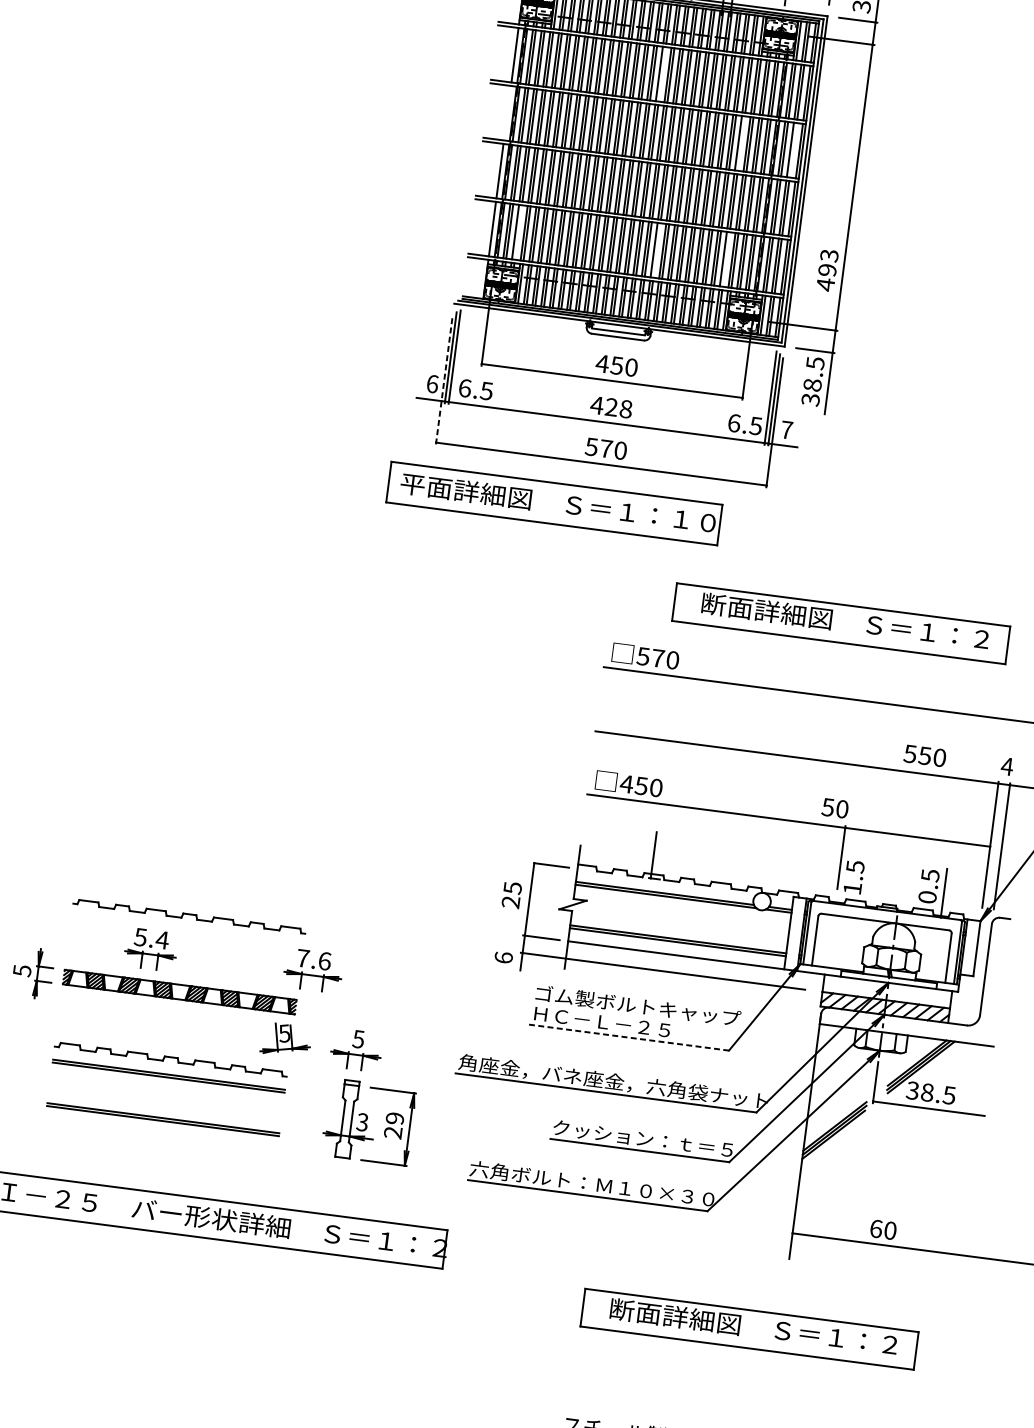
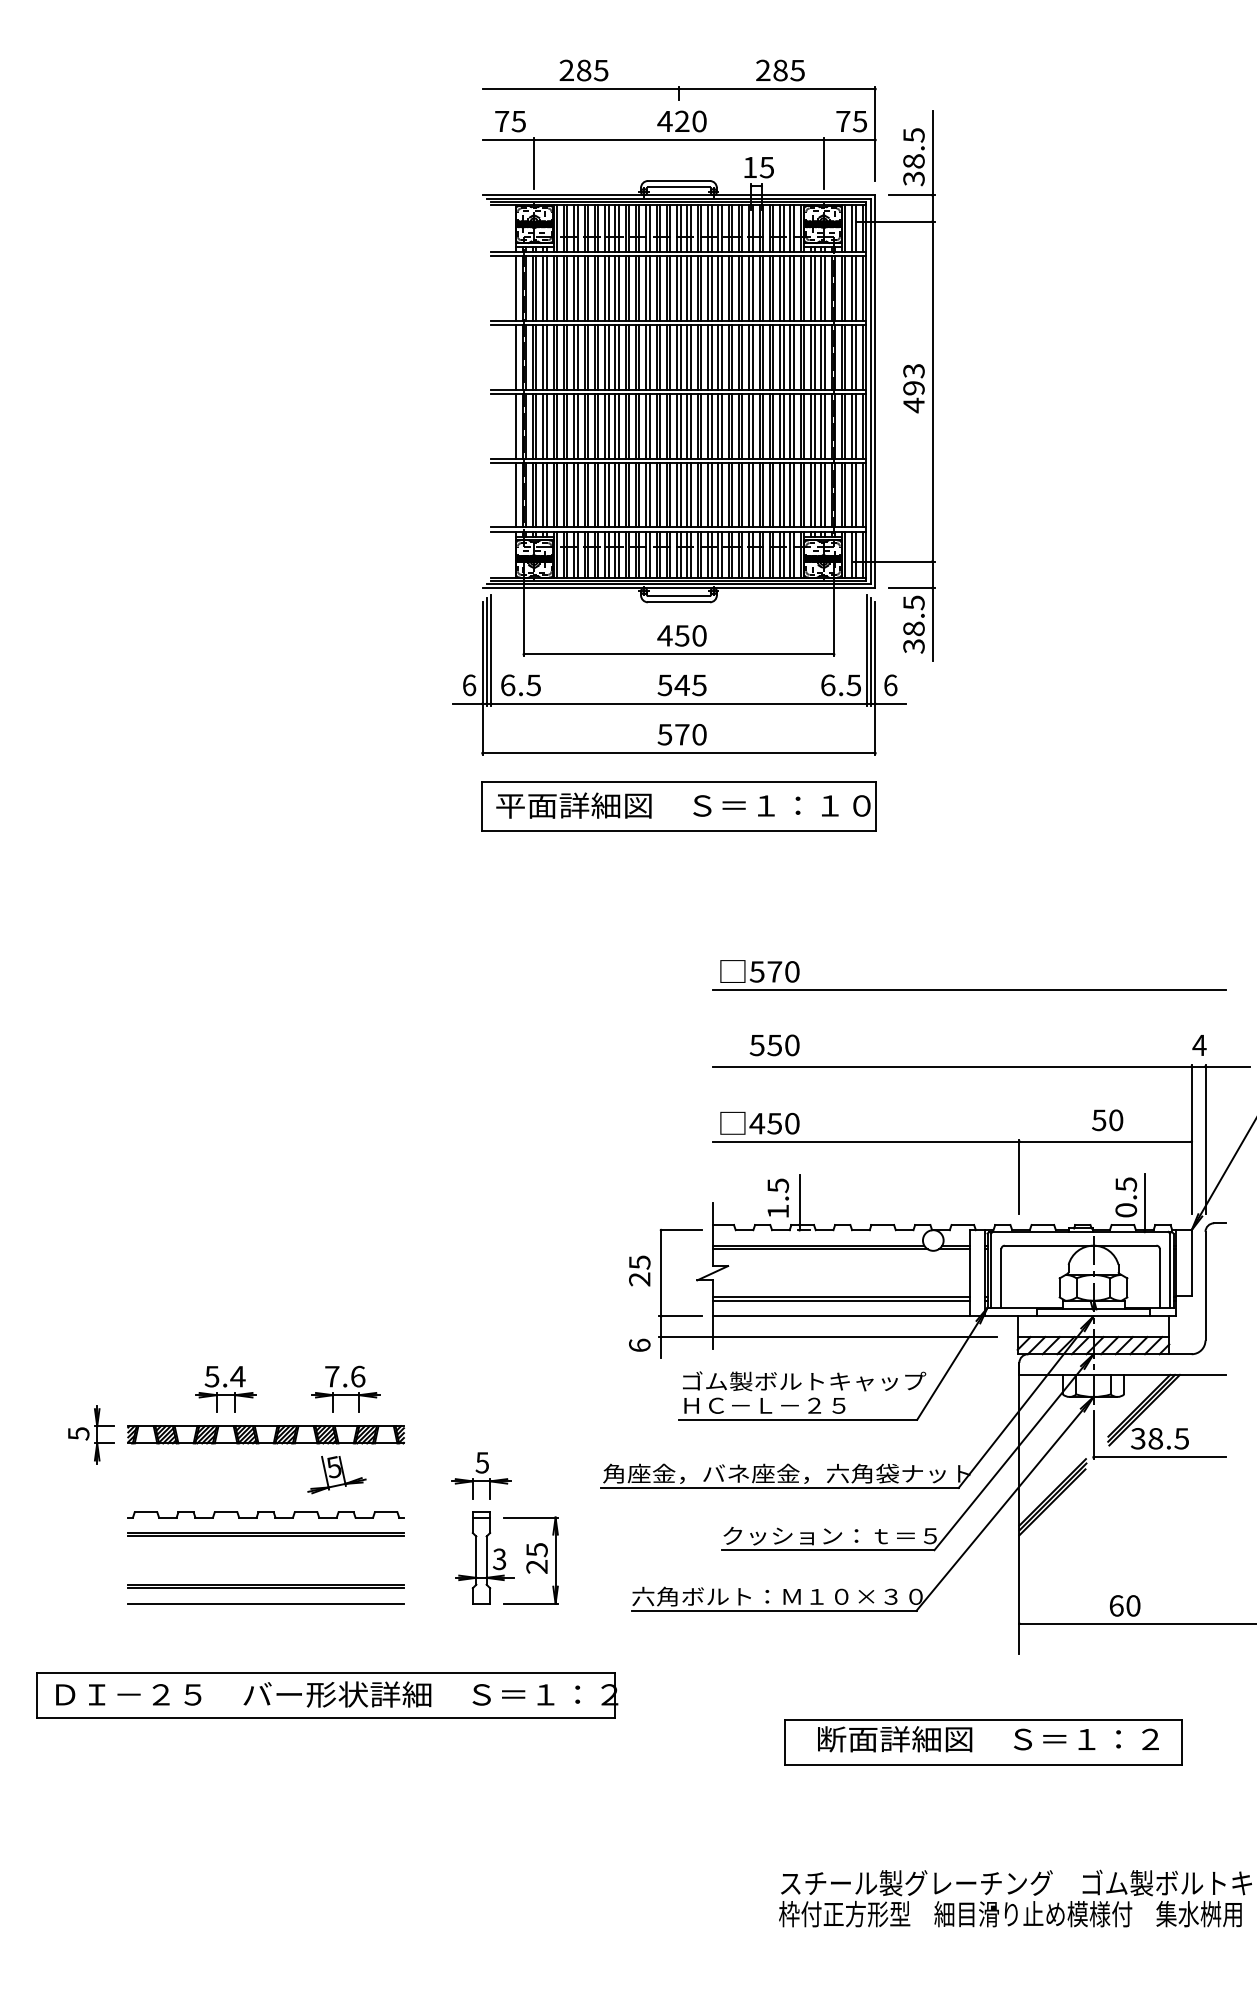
line: (661, 73) -> (690, 287), added
line: (507, 112) -> (515, 356), added
line: (741, 142) -> (793, 356), added
line: (793, 149) -> (855, 356), added
line: (518, 232) -> (546, 494), added
line: (657, 250) -> (711, 494), added
line: (725, 258) -> (793, 494), added
text: (827, 270) -> (913, 388), moved
line: (444, 379) -> (482, 678), dashed -> solid
text: (610, 407) -> (681, 685), 428 -> 545
text: (786, 430) -> (890, 685), 7 -> 6
part: (553, 503) -> (678, 806), moved
part: (841, 623) -> (983, 903), removed
text: (924, 755) -> (774, 1045), moved
text: (835, 808) -> (1107, 1120), moved
text: (854, 876) -> (778, 1197), moved
part: (189, 916) -> (265, 1344), removed
part: (312, 969) -> (345, 1388), moved
line: (629, 1037) -> (798, 1419), dashed -> solid
part: (285, 1040) -> (336, 1475), moved
text: (394, 1118) -> (536, 1550), 29 -> 25
line: (160, 1133) -> (265, 1603), added

